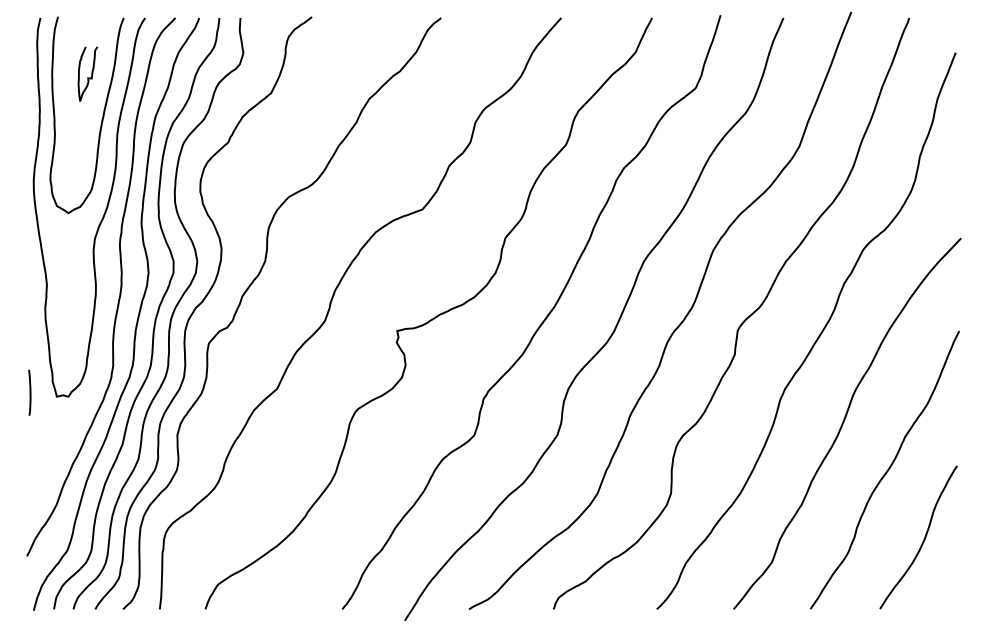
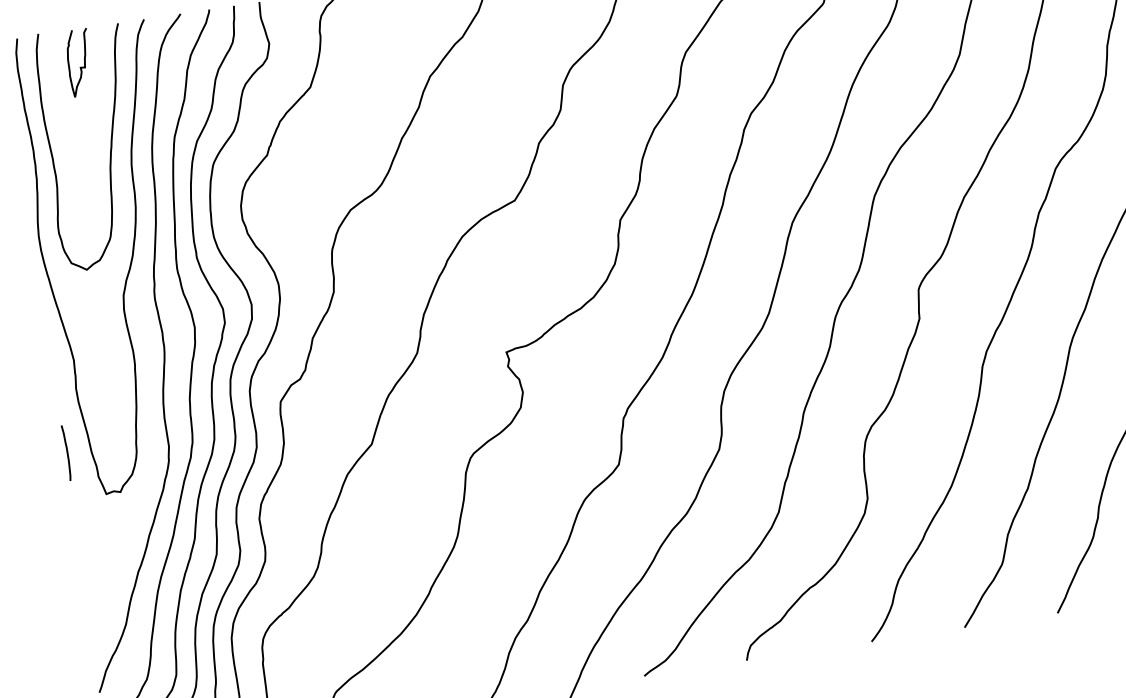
curve: (91, 73) -> (83, 61), moved
line: (29, 392) -> (66, 452), moved

